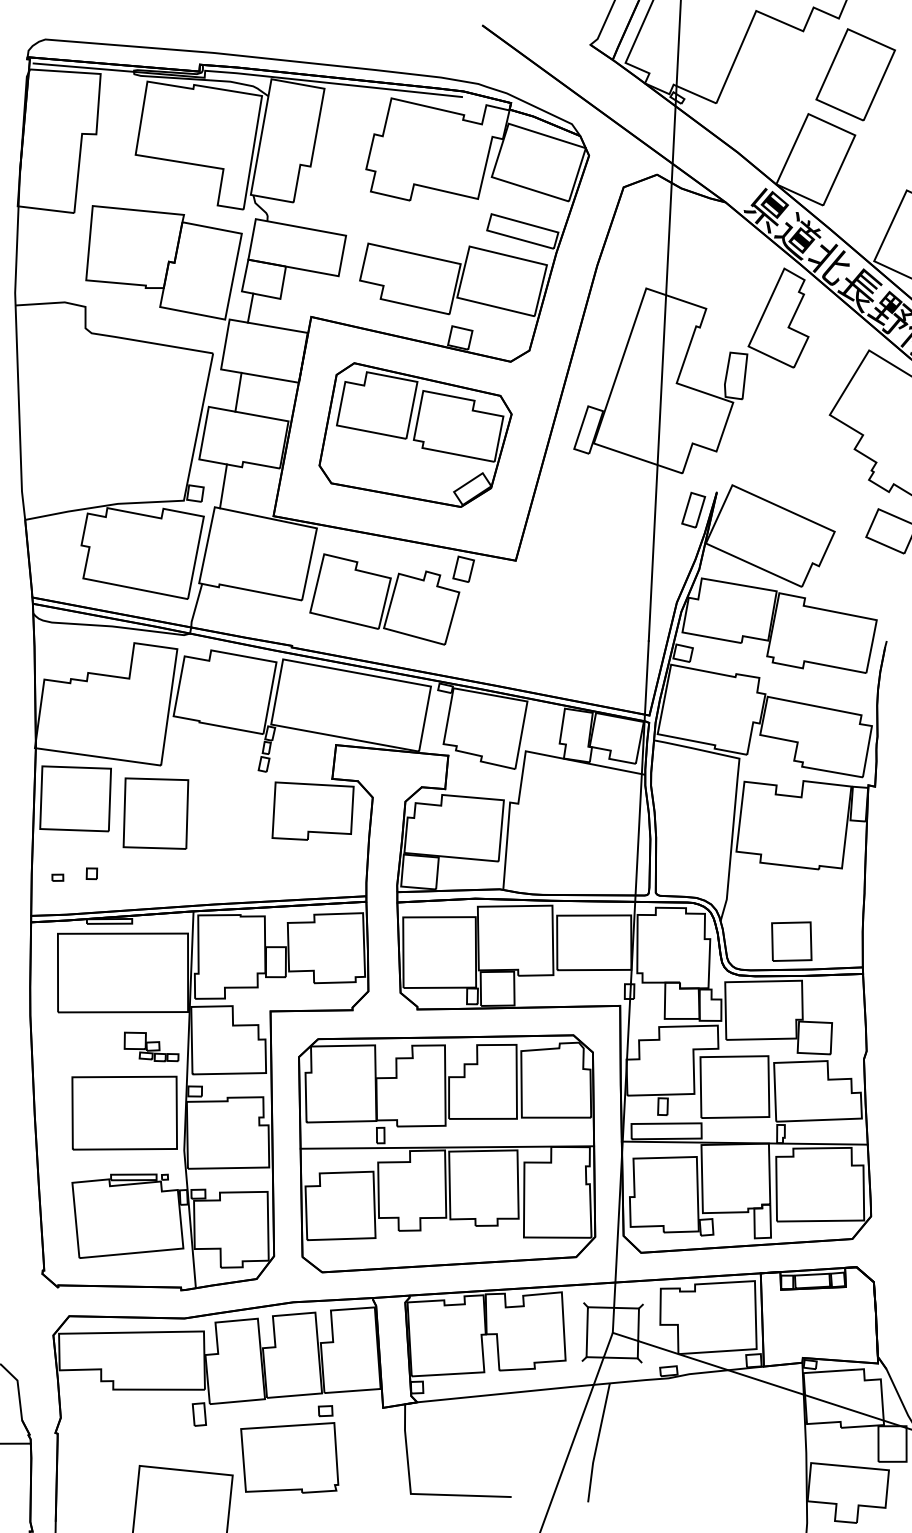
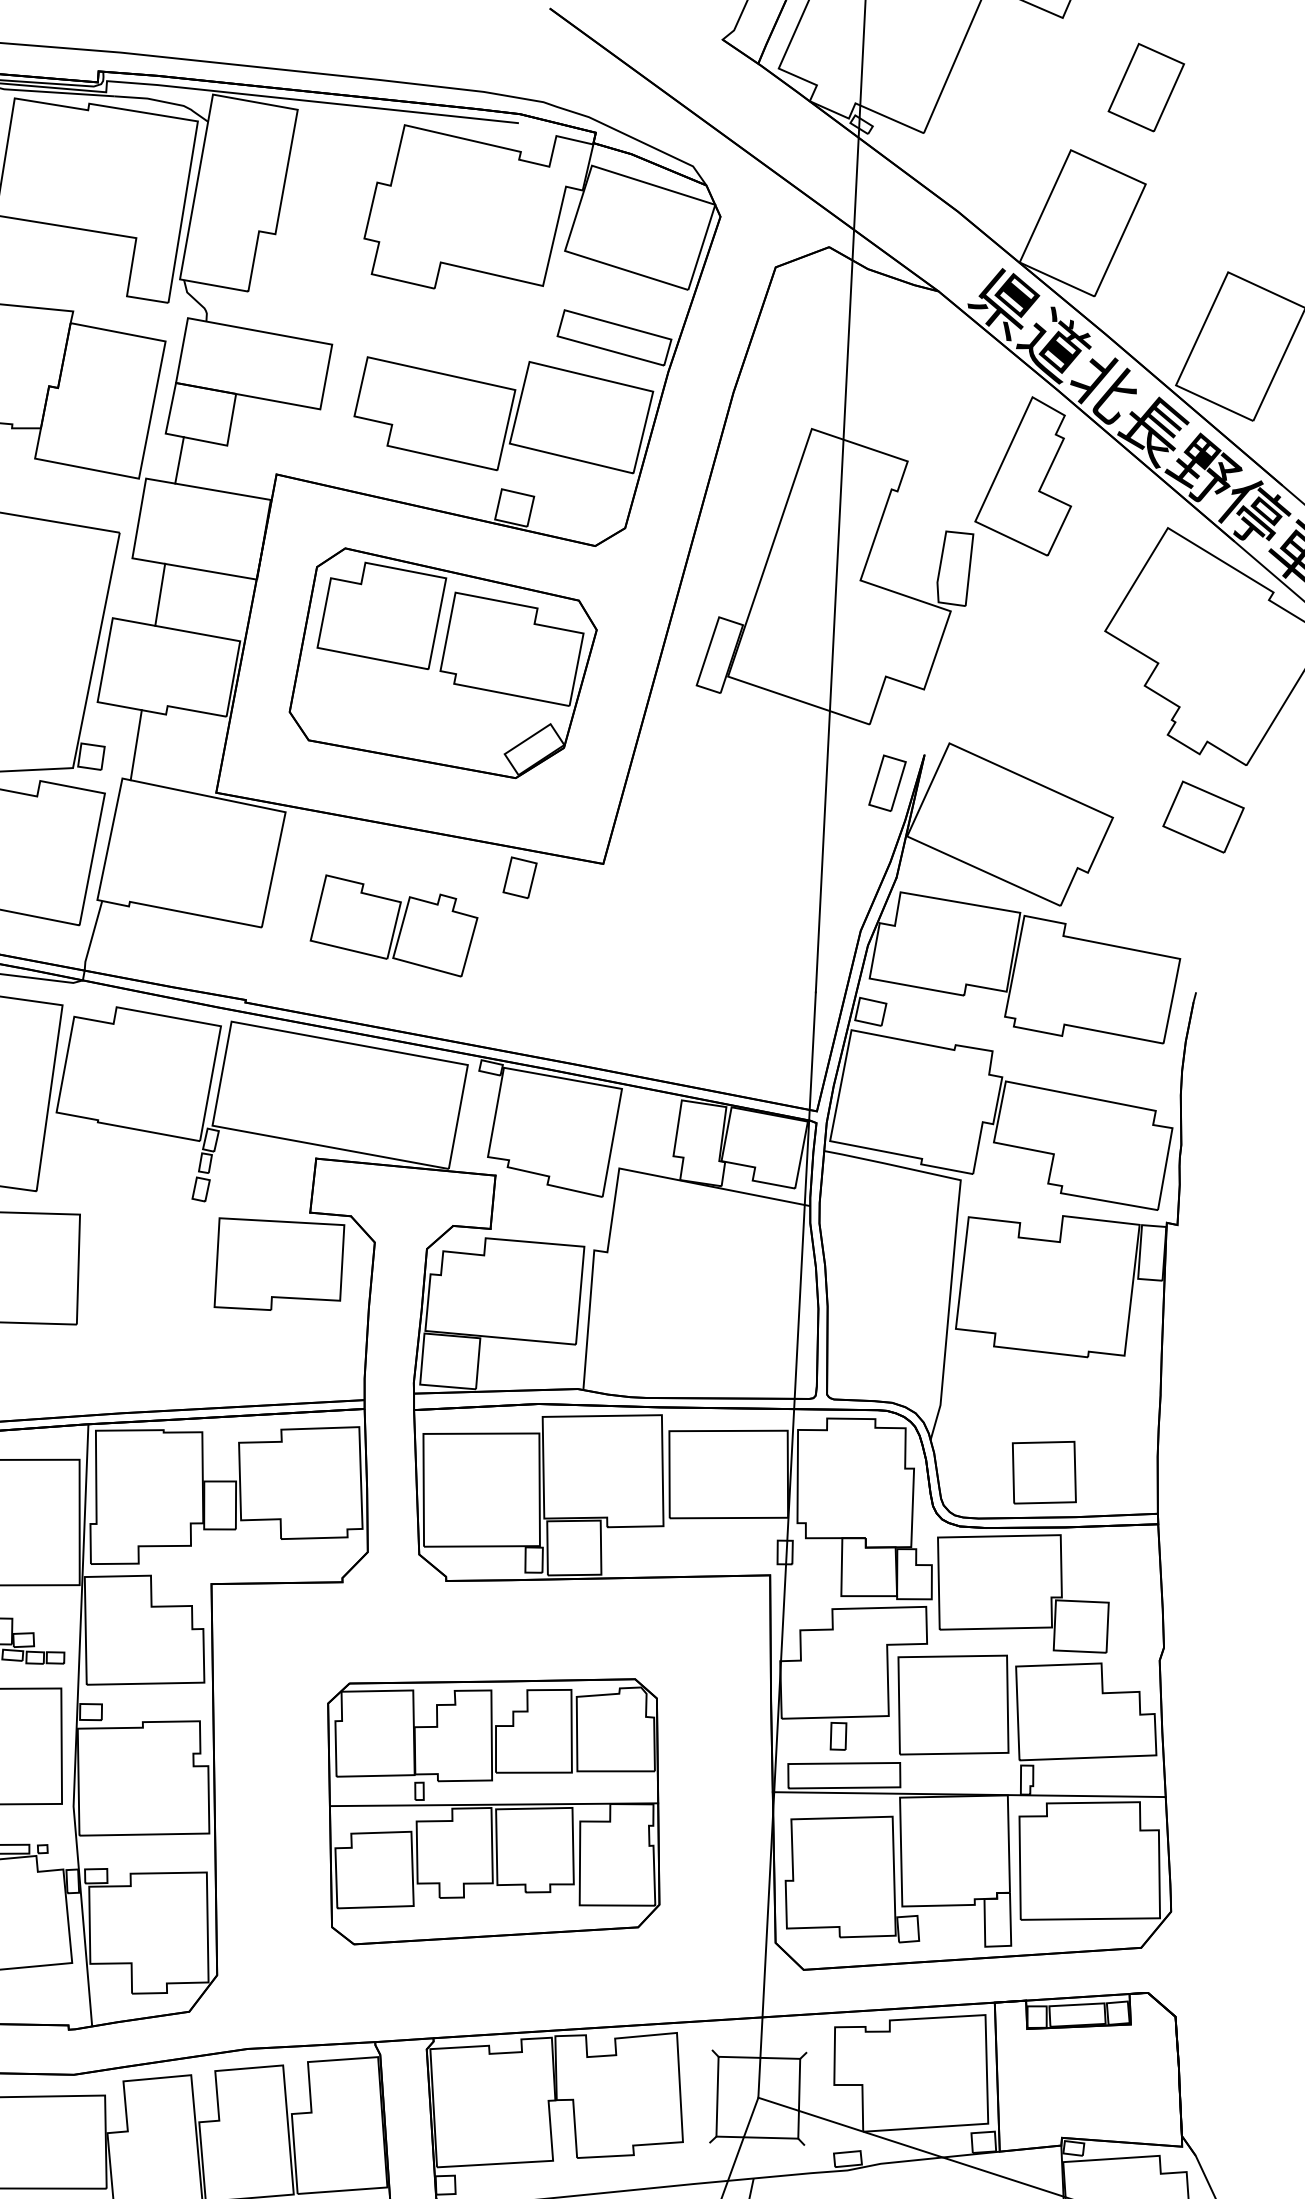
part: (855, 74) -> (1146, 87), size x0.6
part: (384, 599) -> (393, 925), size x0.7
part: (447, 1153) -> (494, 1811), size x0.7

